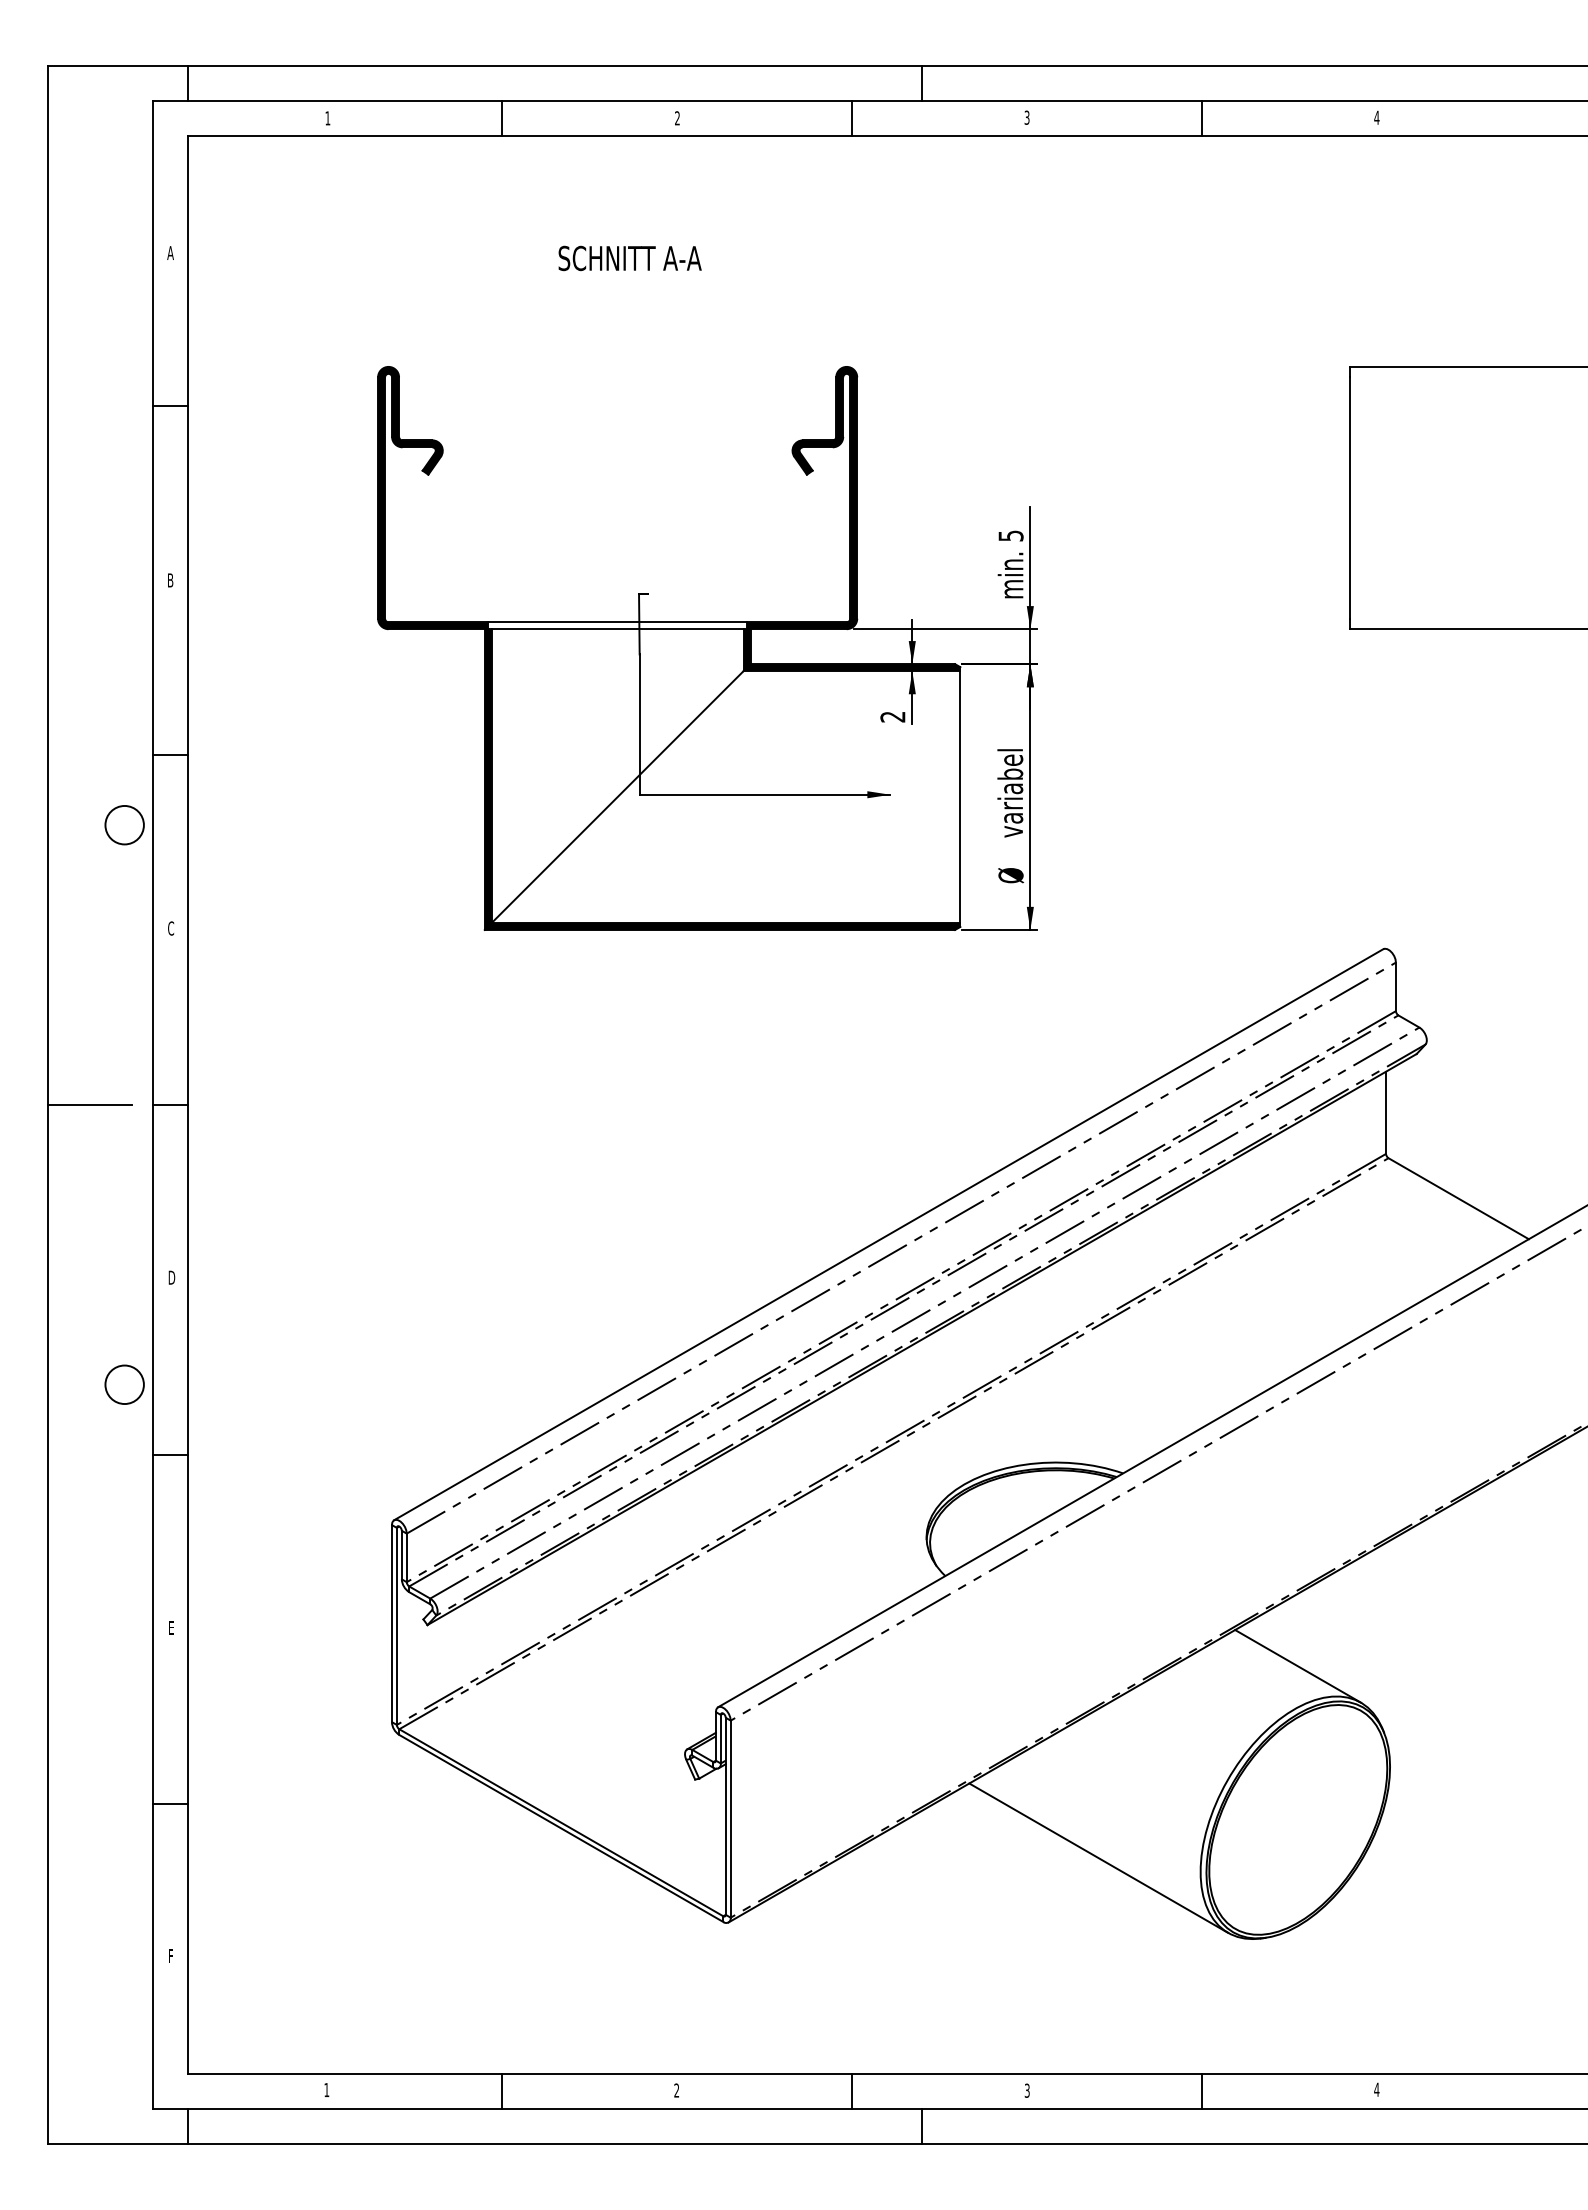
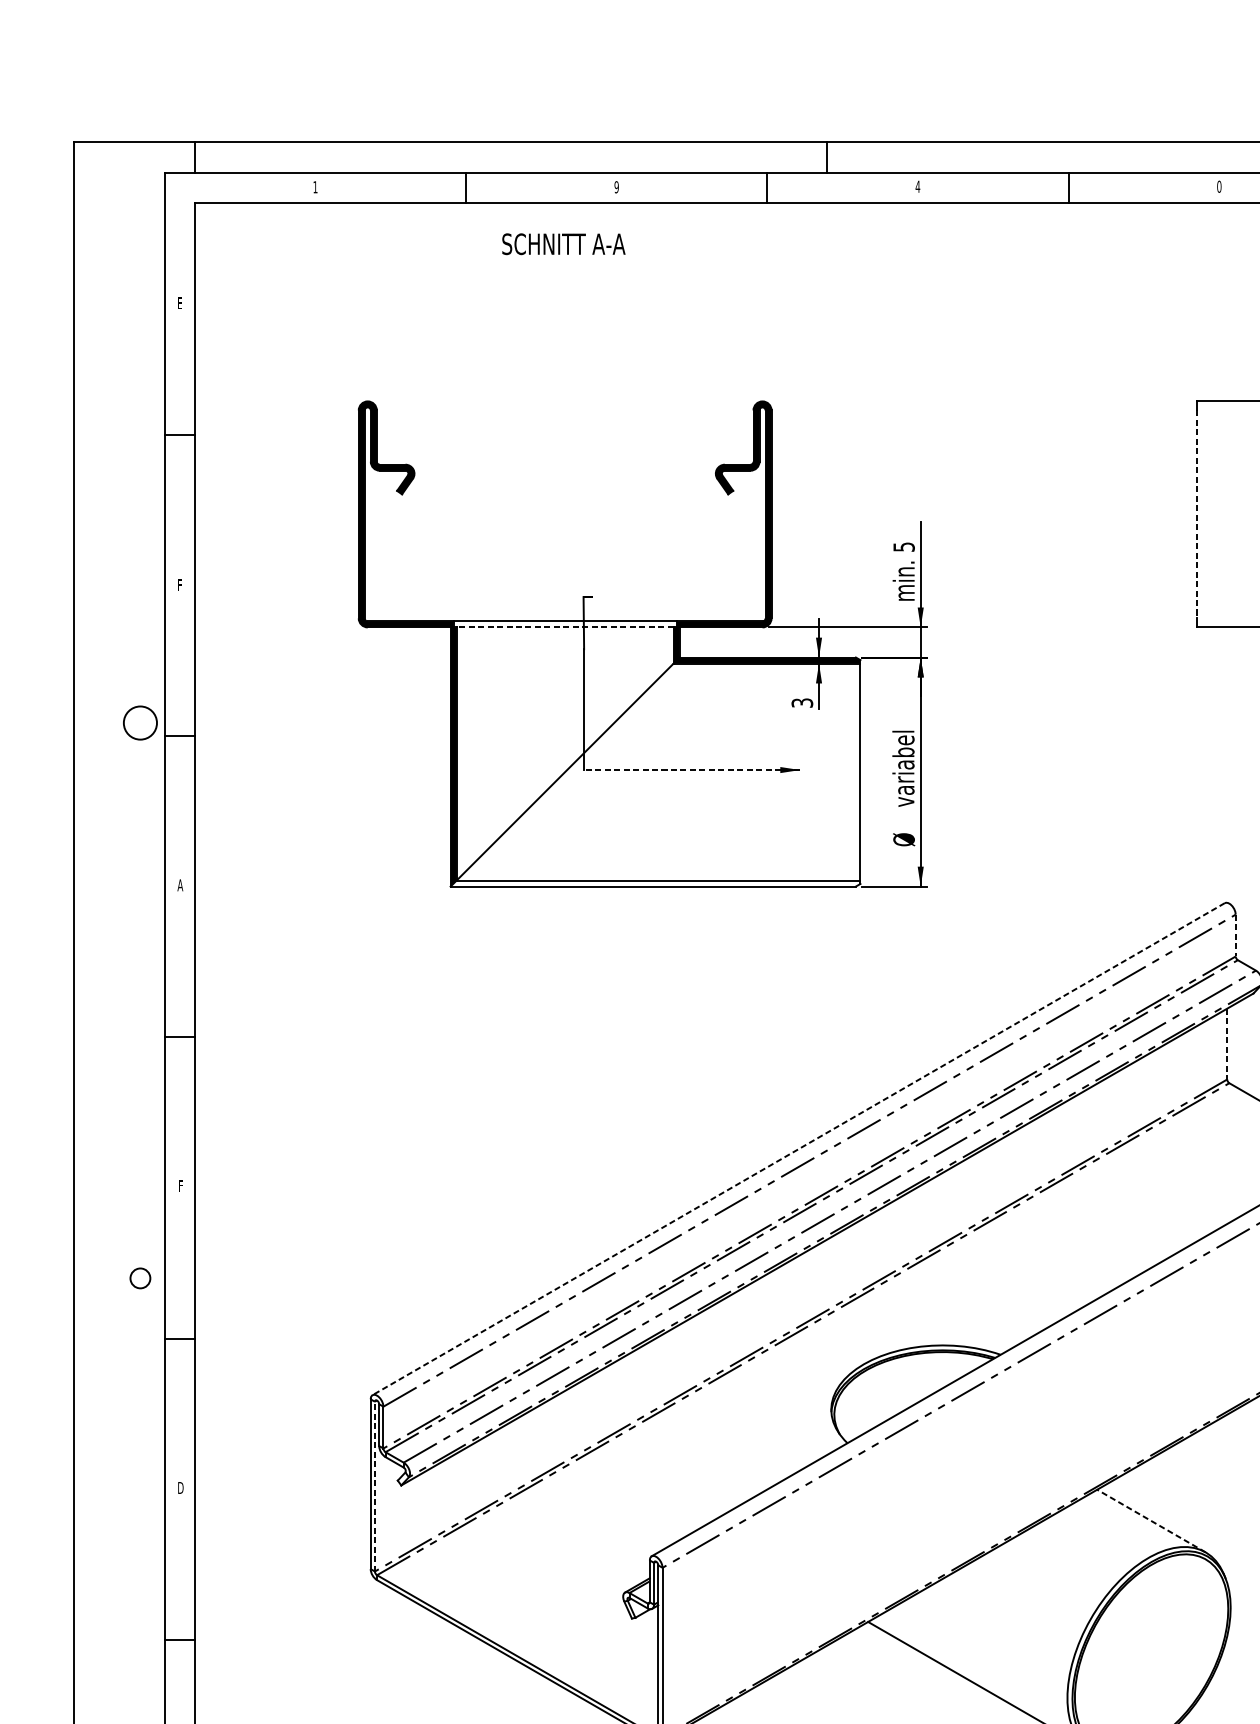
text: (1026, 117) -> (917, 186), 3 -> 4
text: (1376, 117) -> (1218, 186), 4 -> 0
text: (676, 118) -> (615, 187), 2 -> 9
text: (170, 252) -> (179, 302), A -> E
text: (629, 258) -> (563, 244), moved
line: (1350, 498) -> (1196, 514), solid -> dashed
text: (170, 580) -> (179, 585), B -> F
line: (617, 629) -> (565, 627), solid -> dashed
text: (892, 716) -> (801, 702), 2 -> 3
line: (764, 794) -> (691, 769), solid -> dashed
circle: (124, 825) -> (140, 723), moved
fill: (722, 925) -> (655, 882), removed
text: (170, 928) -> (179, 885), C -> A
line: (1395, 987) -> (1235, 936), solid -> dashed
line: (89, 1105) -> (110, 1037), removed
line: (1386, 1113) -> (1227, 1044), solid -> dashed
line: (888, 1234) -> (798, 1148), solid -> dashed
text: (171, 1277) -> (180, 1185), D -> F
circle: (124, 1384) -> (140, 1278), size x0.6
line: (396, 1626) -> (374, 1486), solid -> dashed
text: (171, 1627) -> (180, 1487), E -> D
line: (1298, 1666) -> (1151, 1521), solid -> dashed

